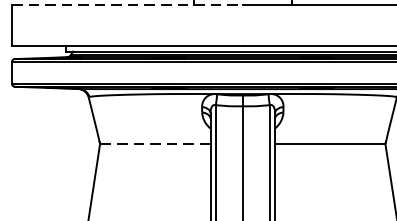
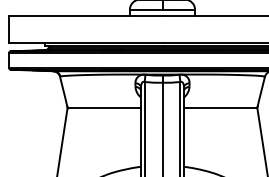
line: (126, 5) -> (85, 15), dashed -> solid
line: (155, 143) -> (104, 107), dashed -> solid

